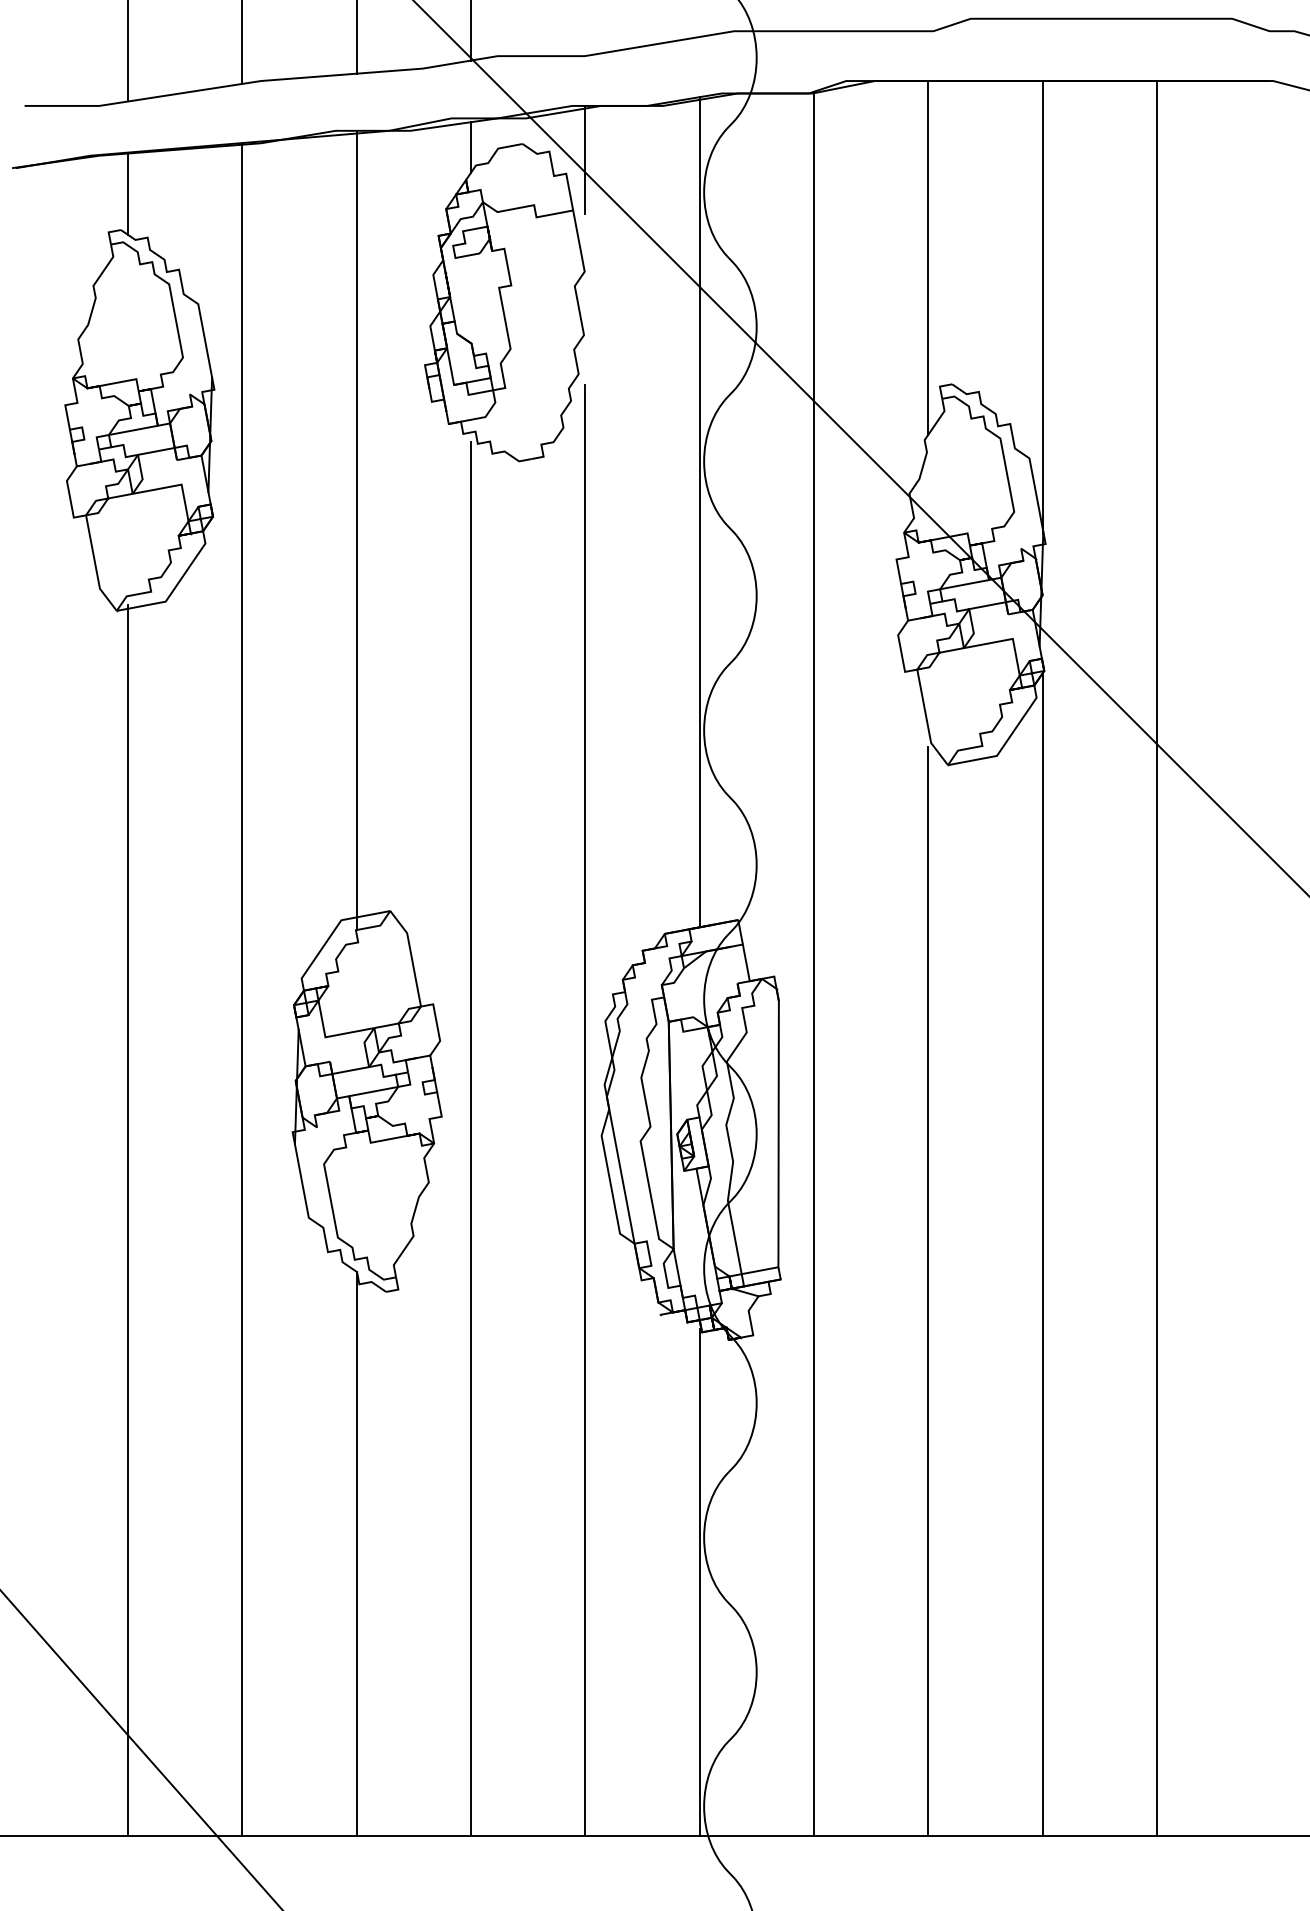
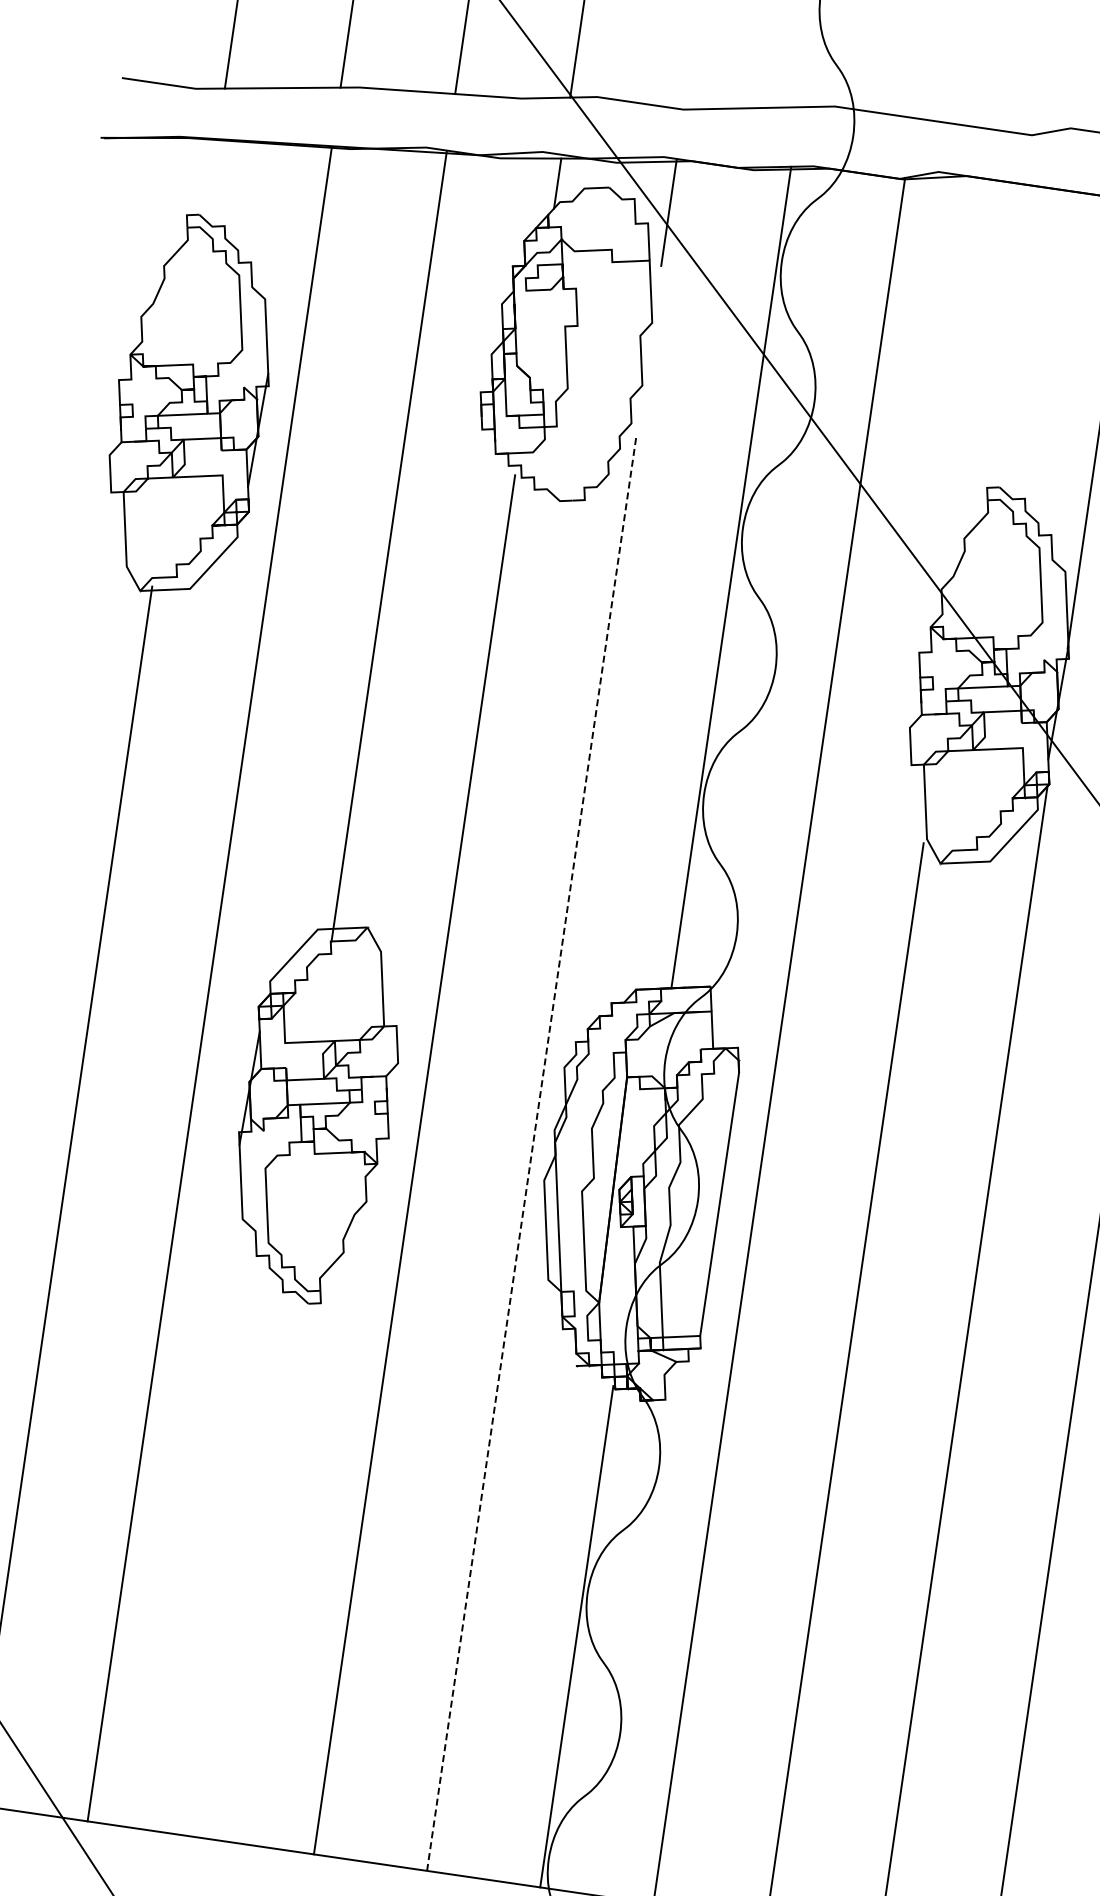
line: (128, 193) -> (212, 179), removed
line: (928, 257) -> (994, 358), removed
line: (585, 1110) -> (531, 1153), solid -> dashed
line: (356, 1553) -> (241, 1558), removed

